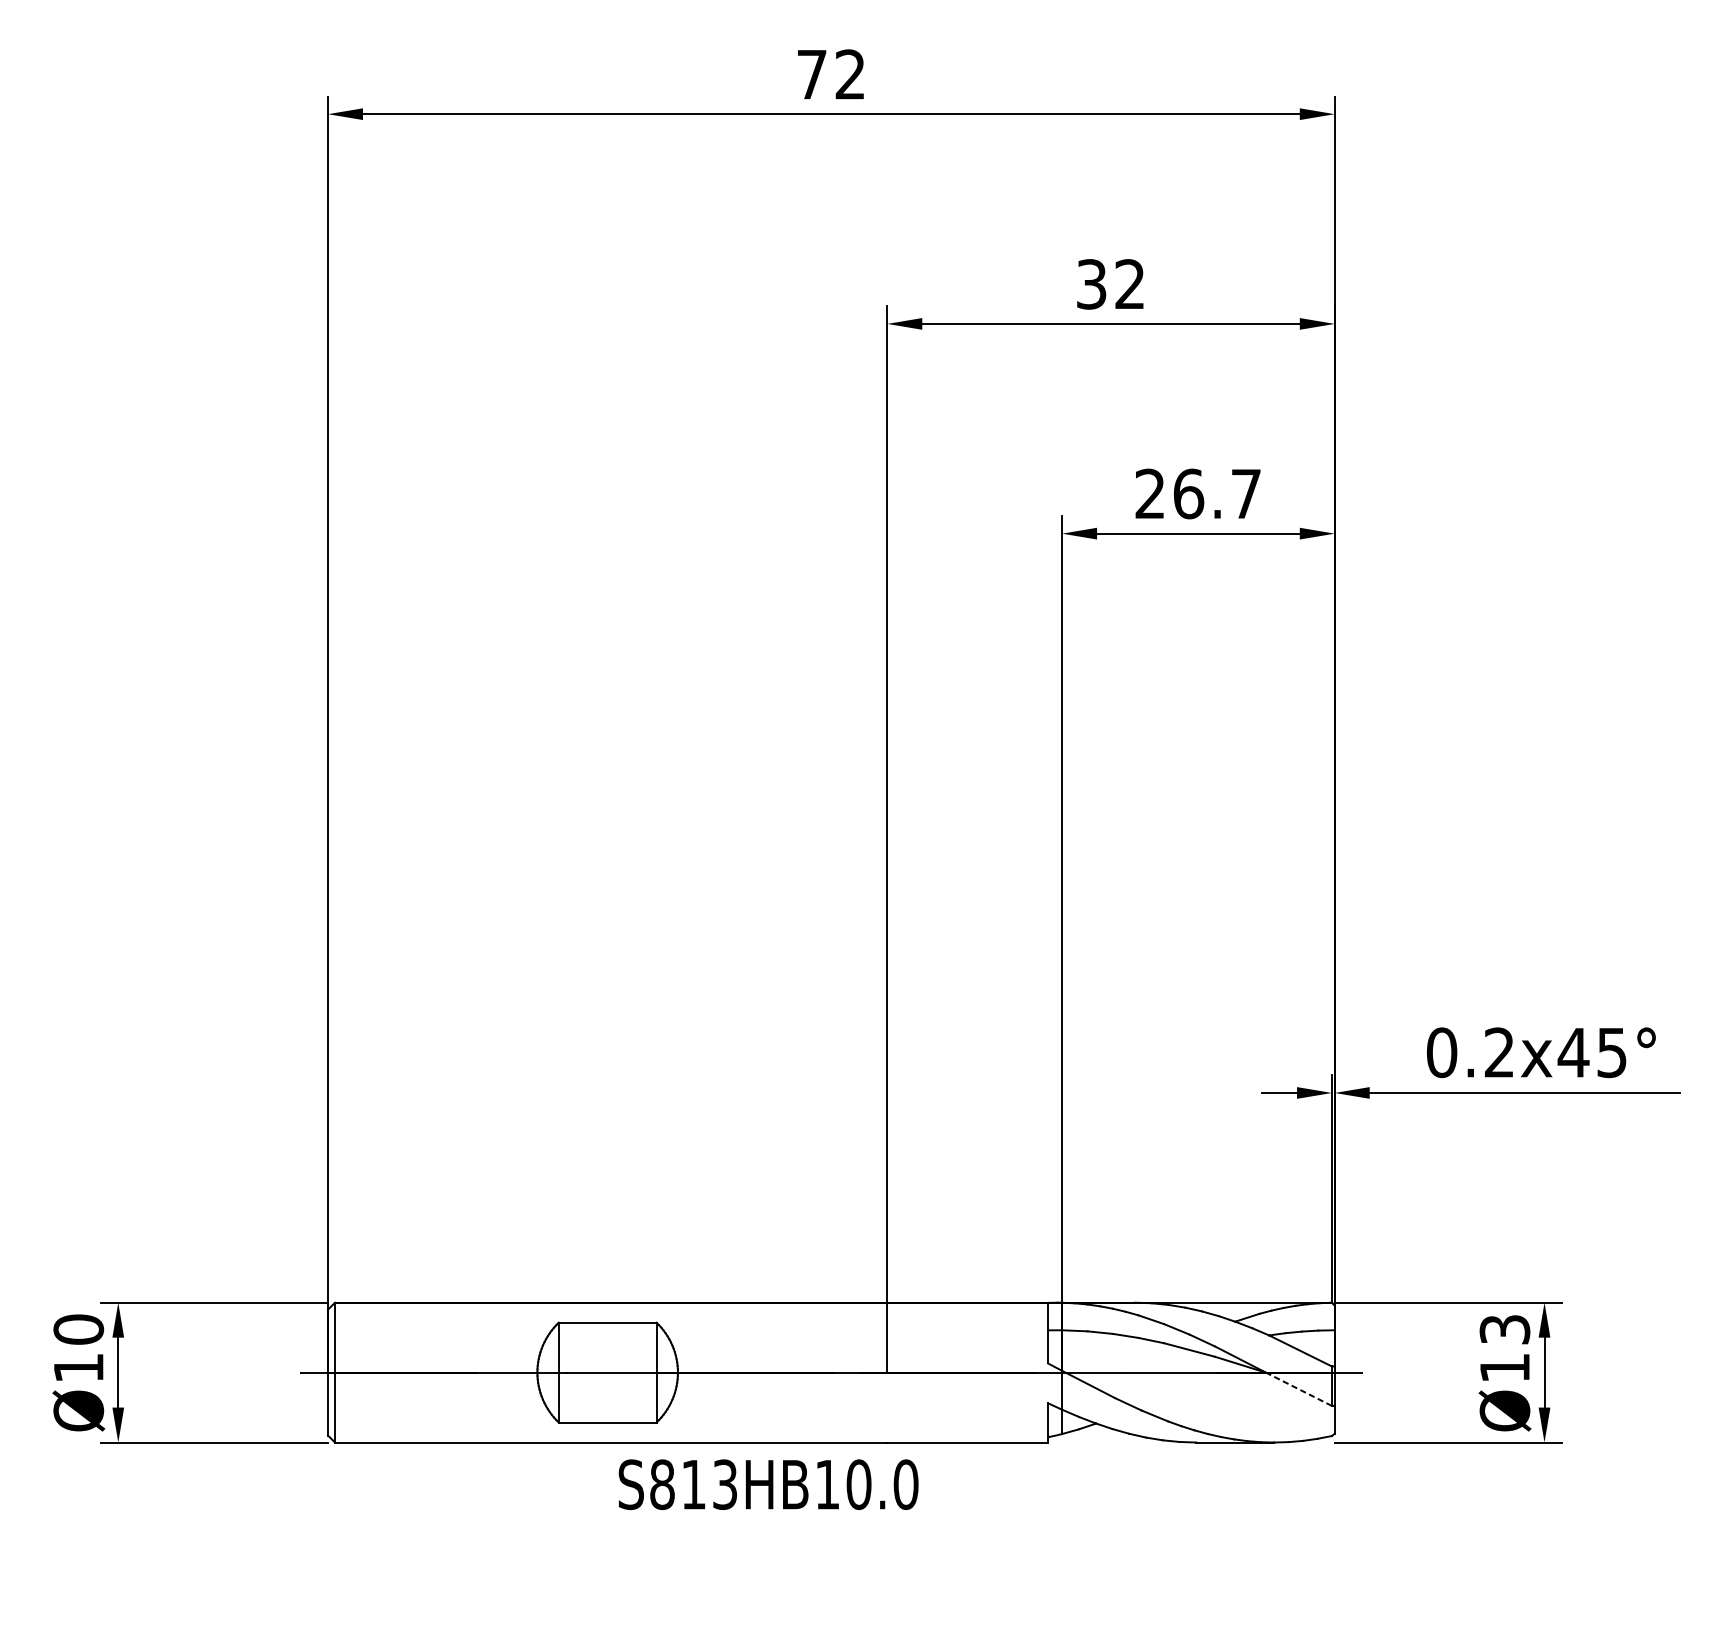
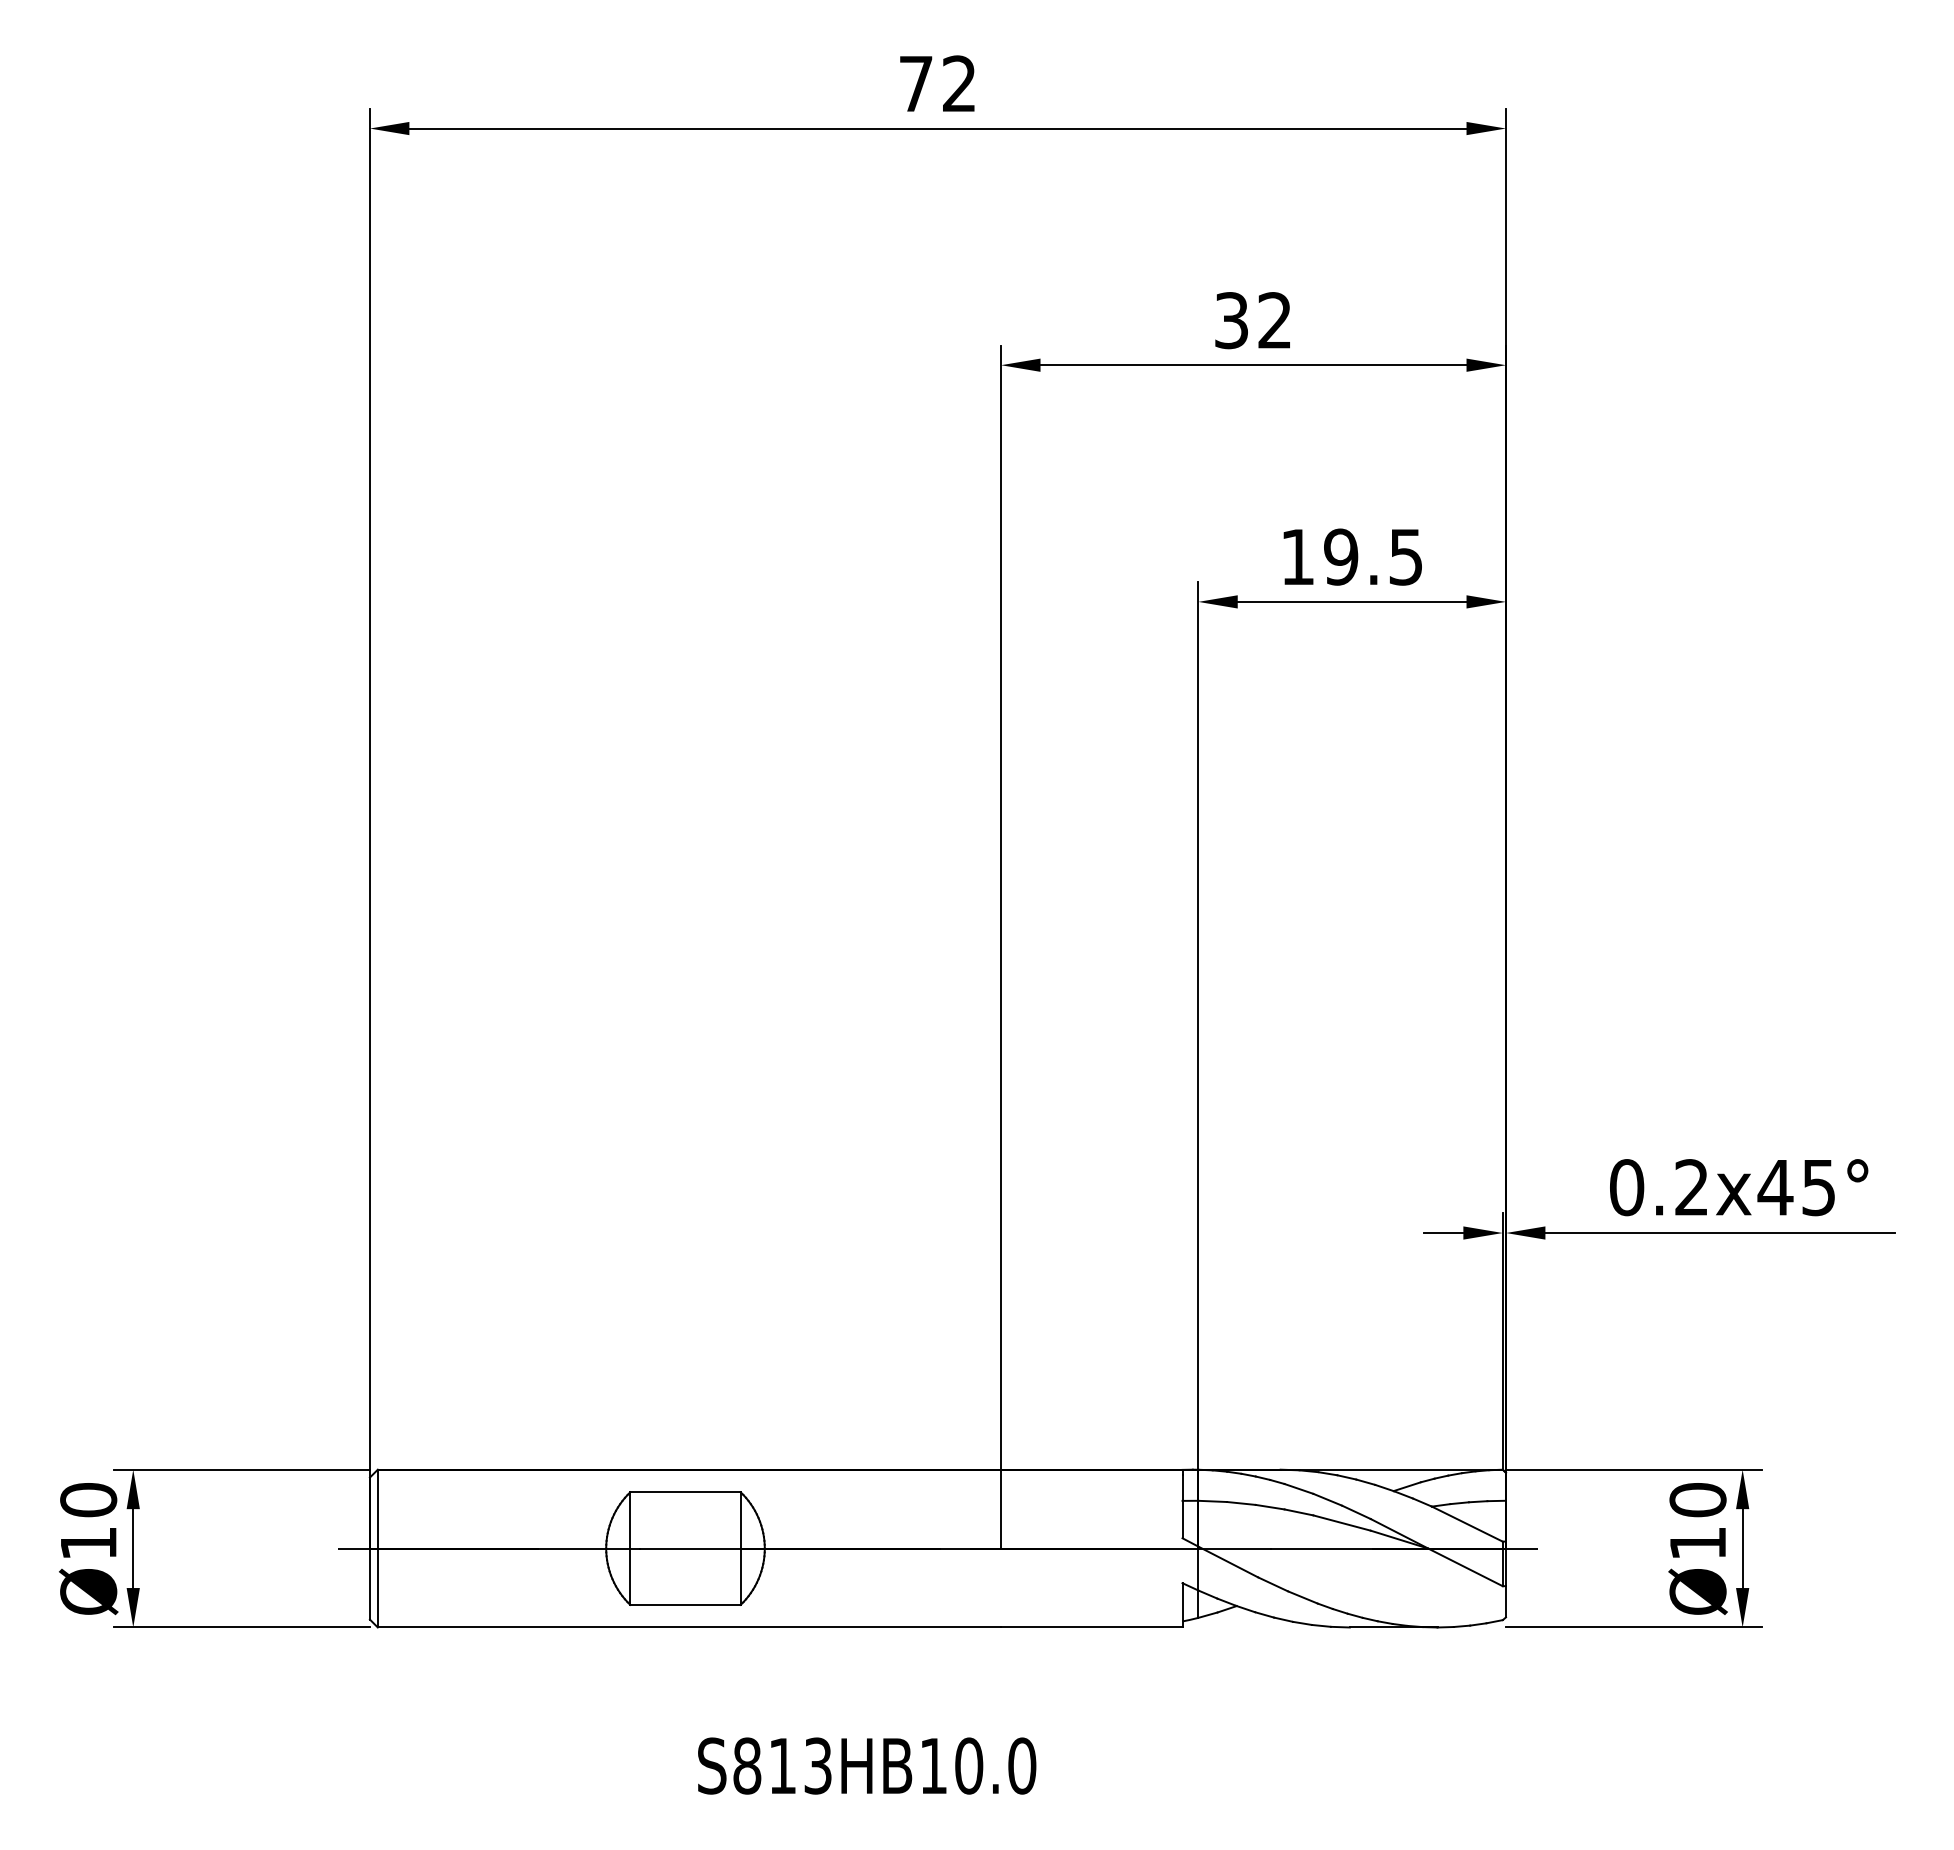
text: (1197, 493) -> (1351, 556), 26.7 -> 19.5
text: (1504, 1330) -> (1697, 1500), Ø13 -> Ø10
line: (1298, 1389) -> (1465, 1567), dashed -> solid
text: (768, 1484) -> (867, 1765), moved

